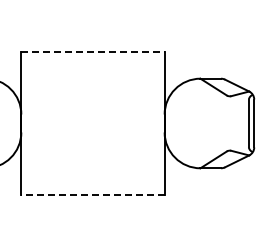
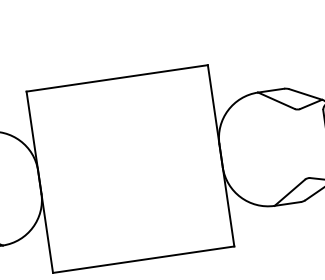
line: (93, 51) -> (117, 77), dashed -> solid
line: (93, 195) -> (144, 260), dashed -> solid

